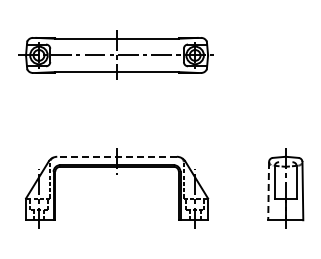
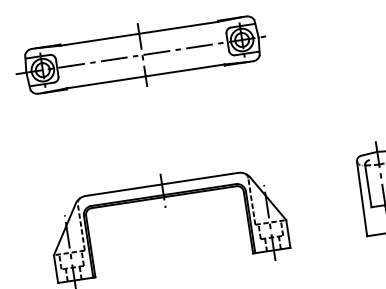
line: (117, 156) -> (162, 183), dashed -> solid
line: (268, 191) -> (361, 199), dashed -> solid

